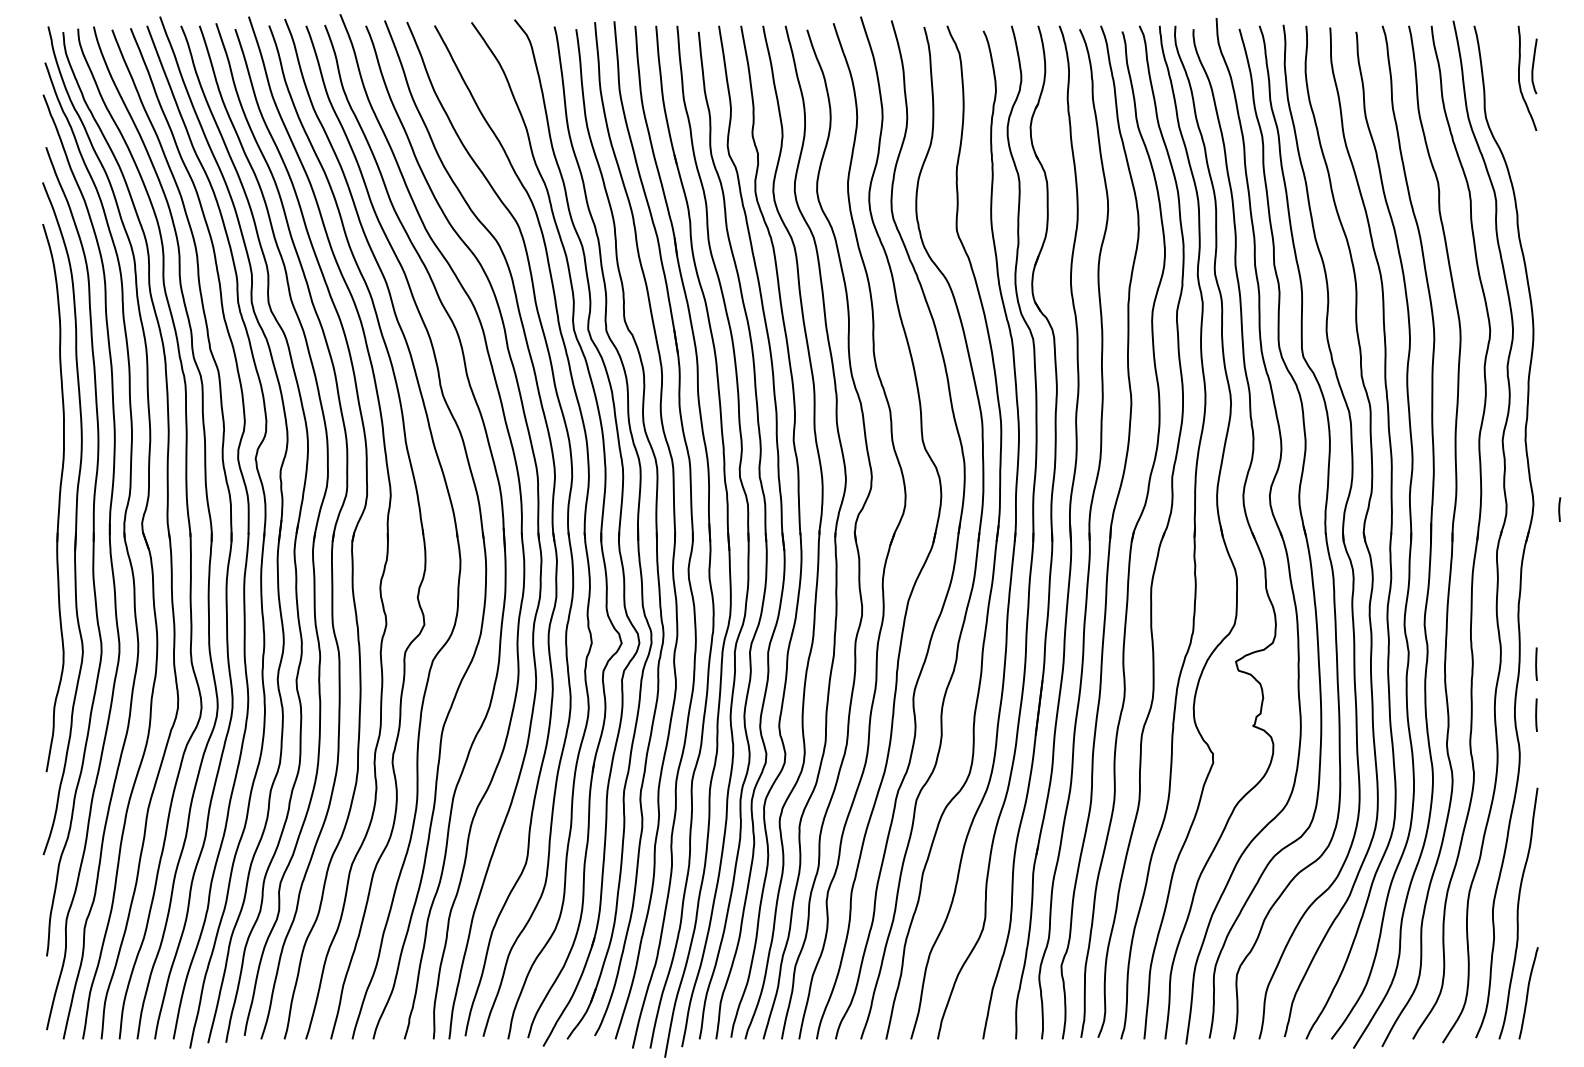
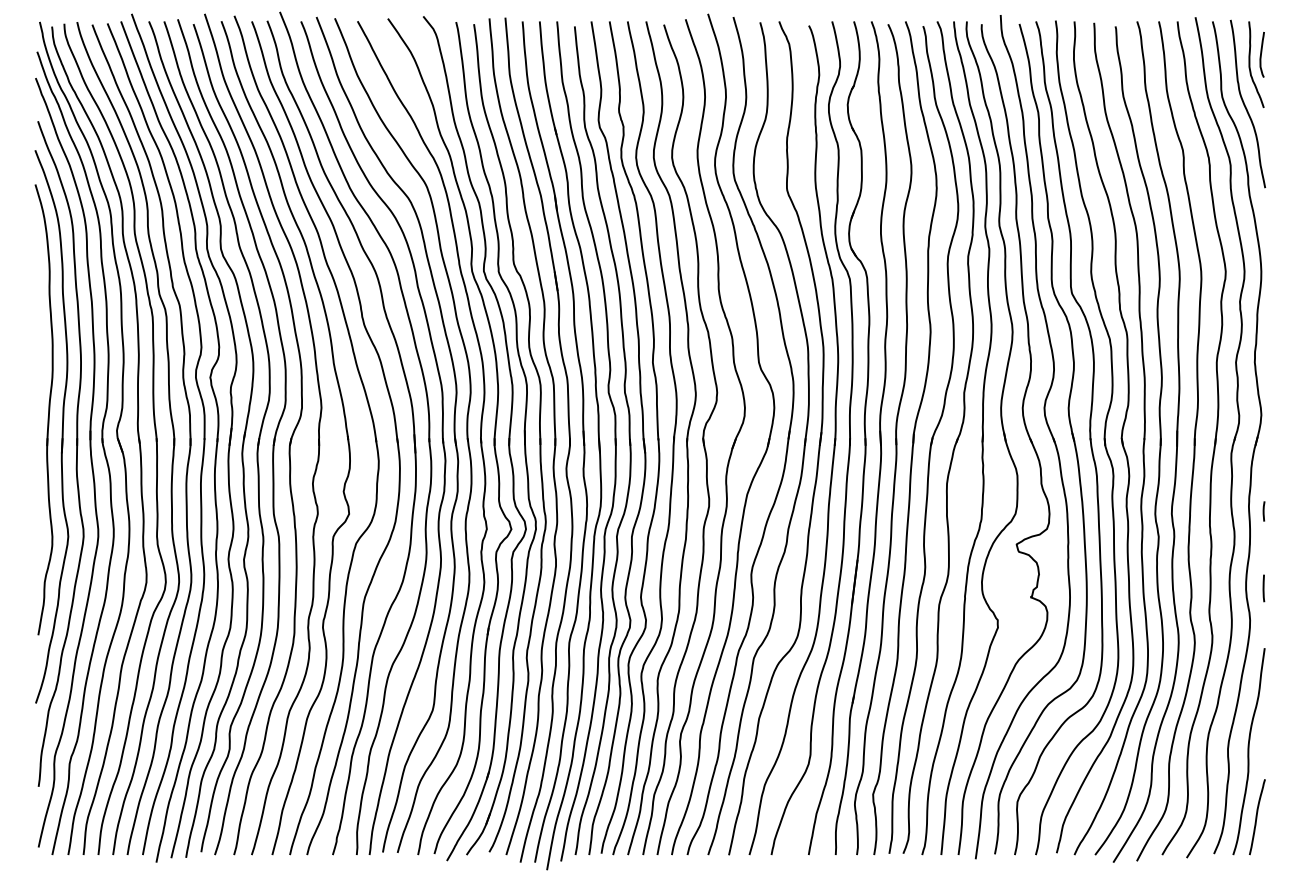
curve: (1514, 128) -> (1245, 105), added
line: (1559, 509) -> (1263, 511), moved
line: (1536, 663) -> (1263, 545), removed

